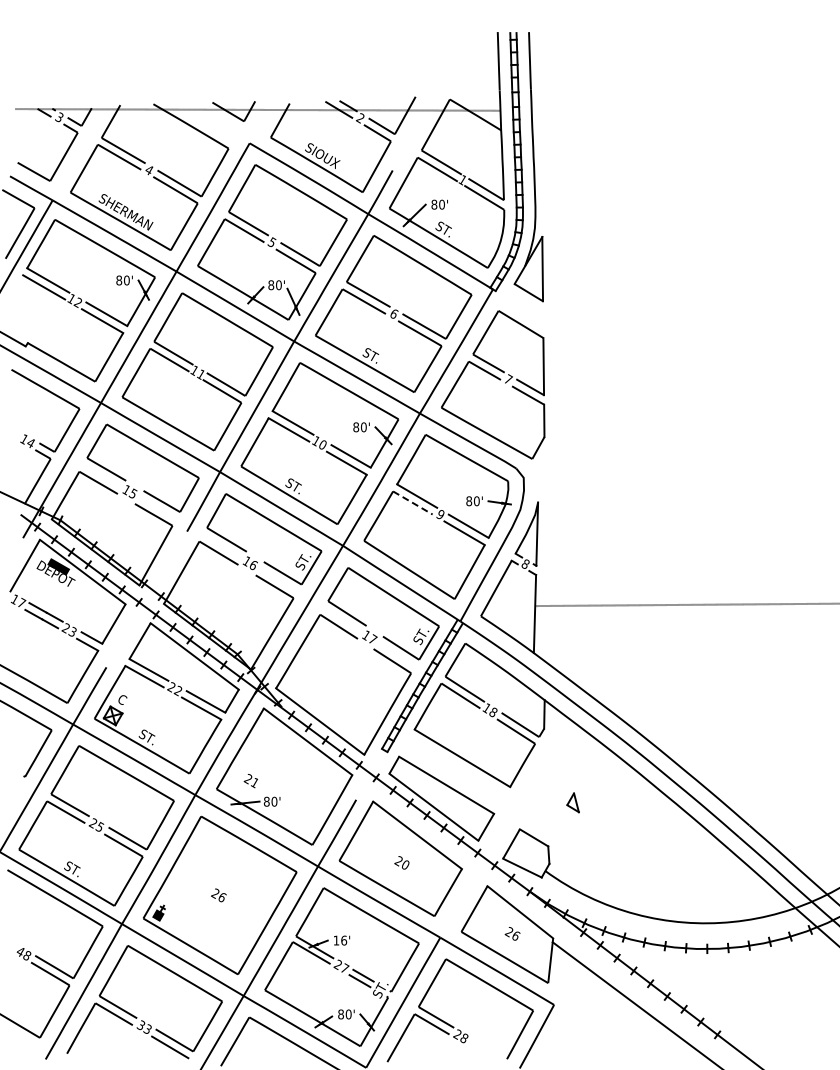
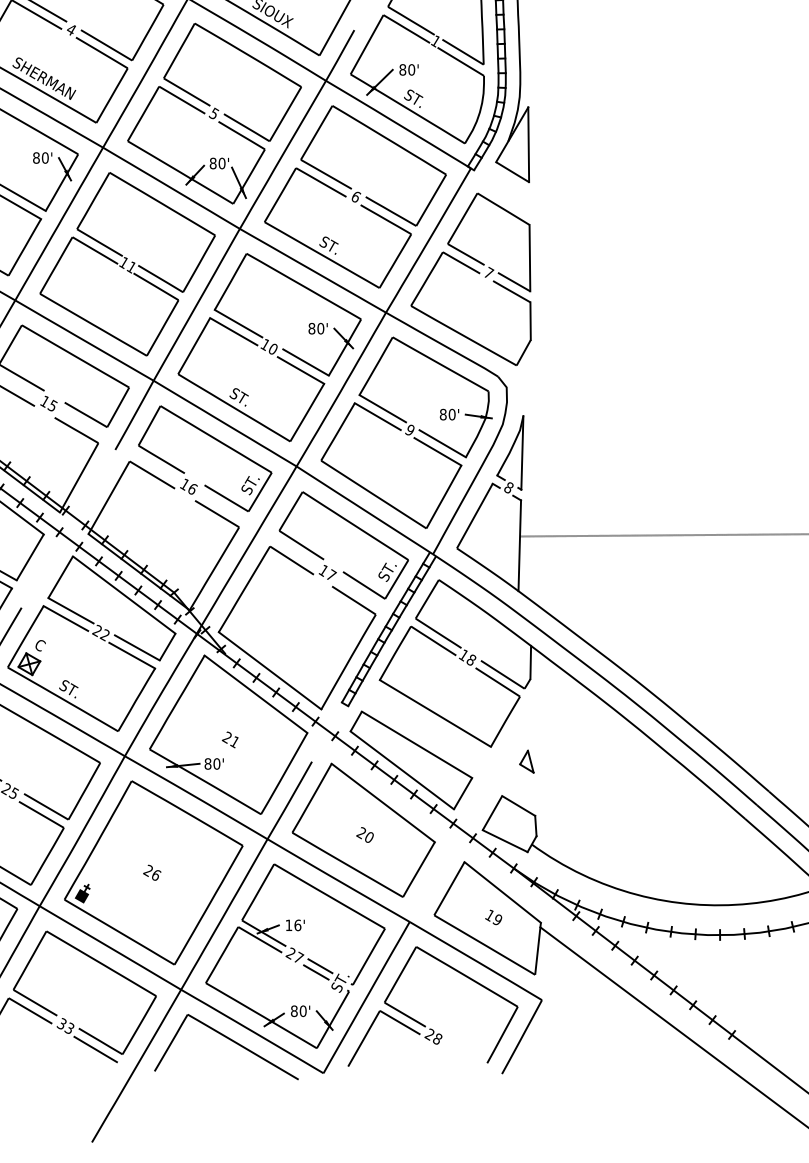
line: (412, 502) -> (377, 416), dashed -> solid
text: (250, 781) -> (229, 740), moved
part: (572, 802) -> (526, 761), moved
text: (512, 933) -> (493, 917), 26 -> 19

